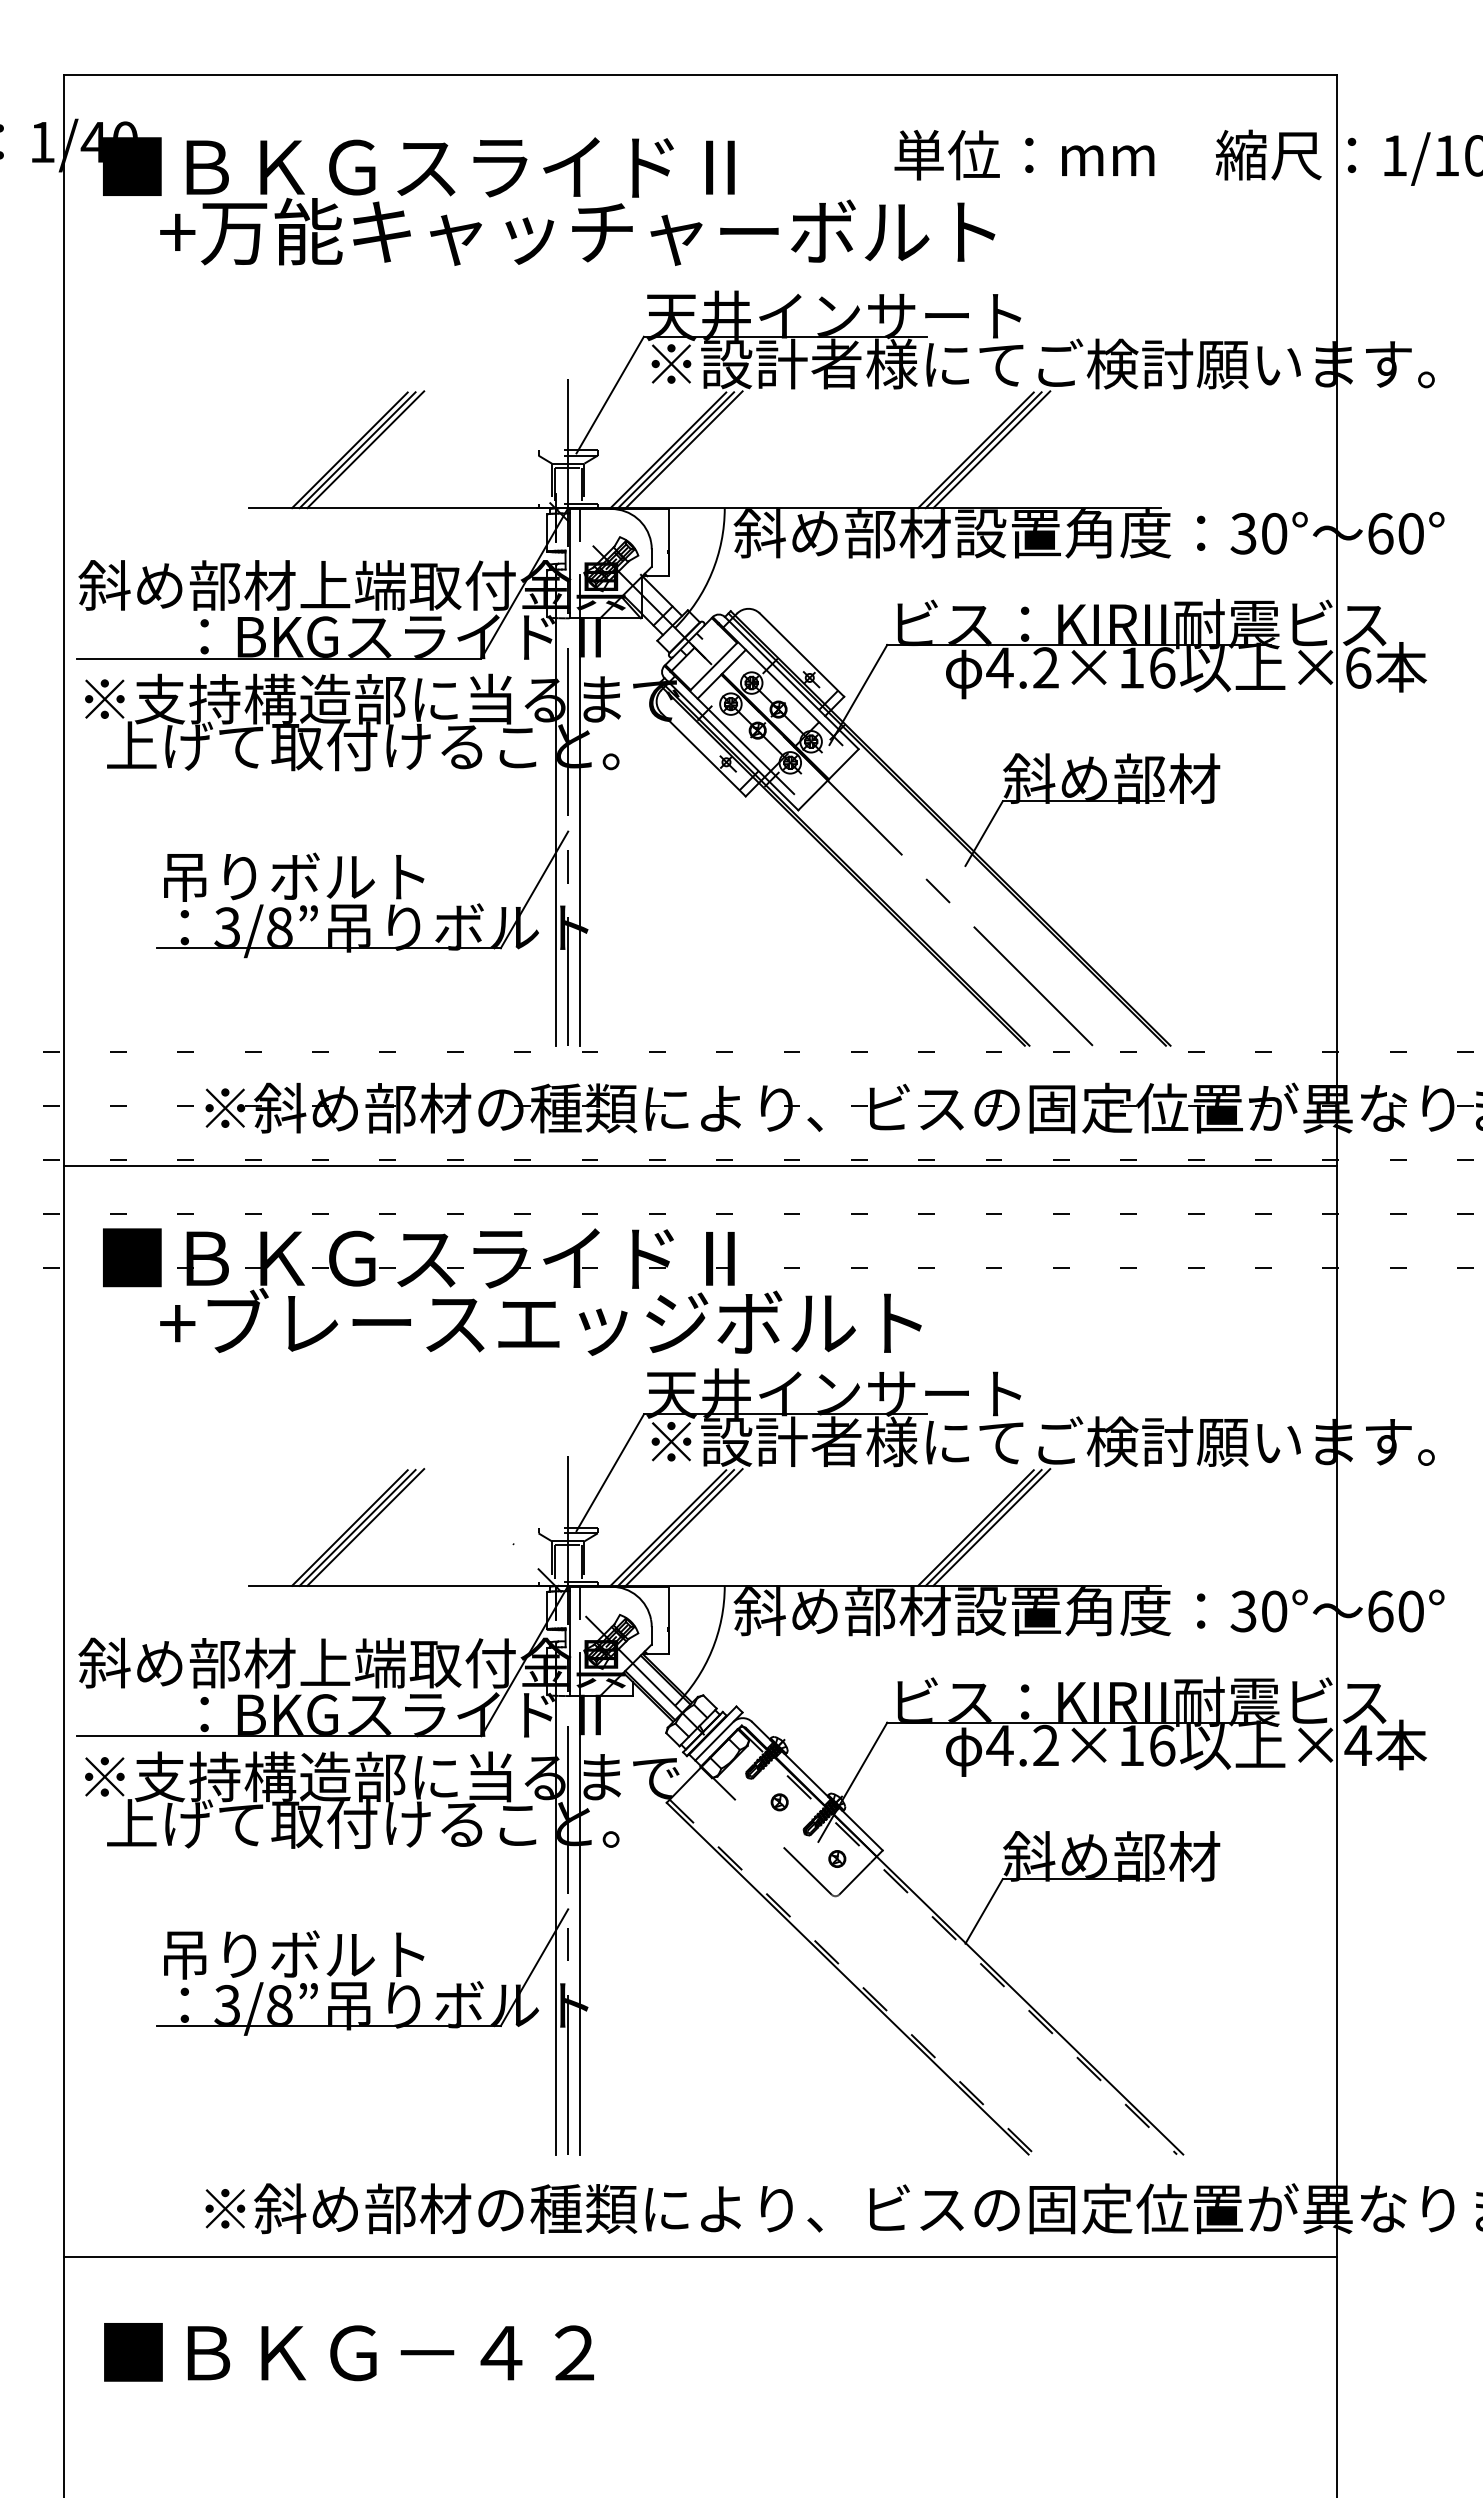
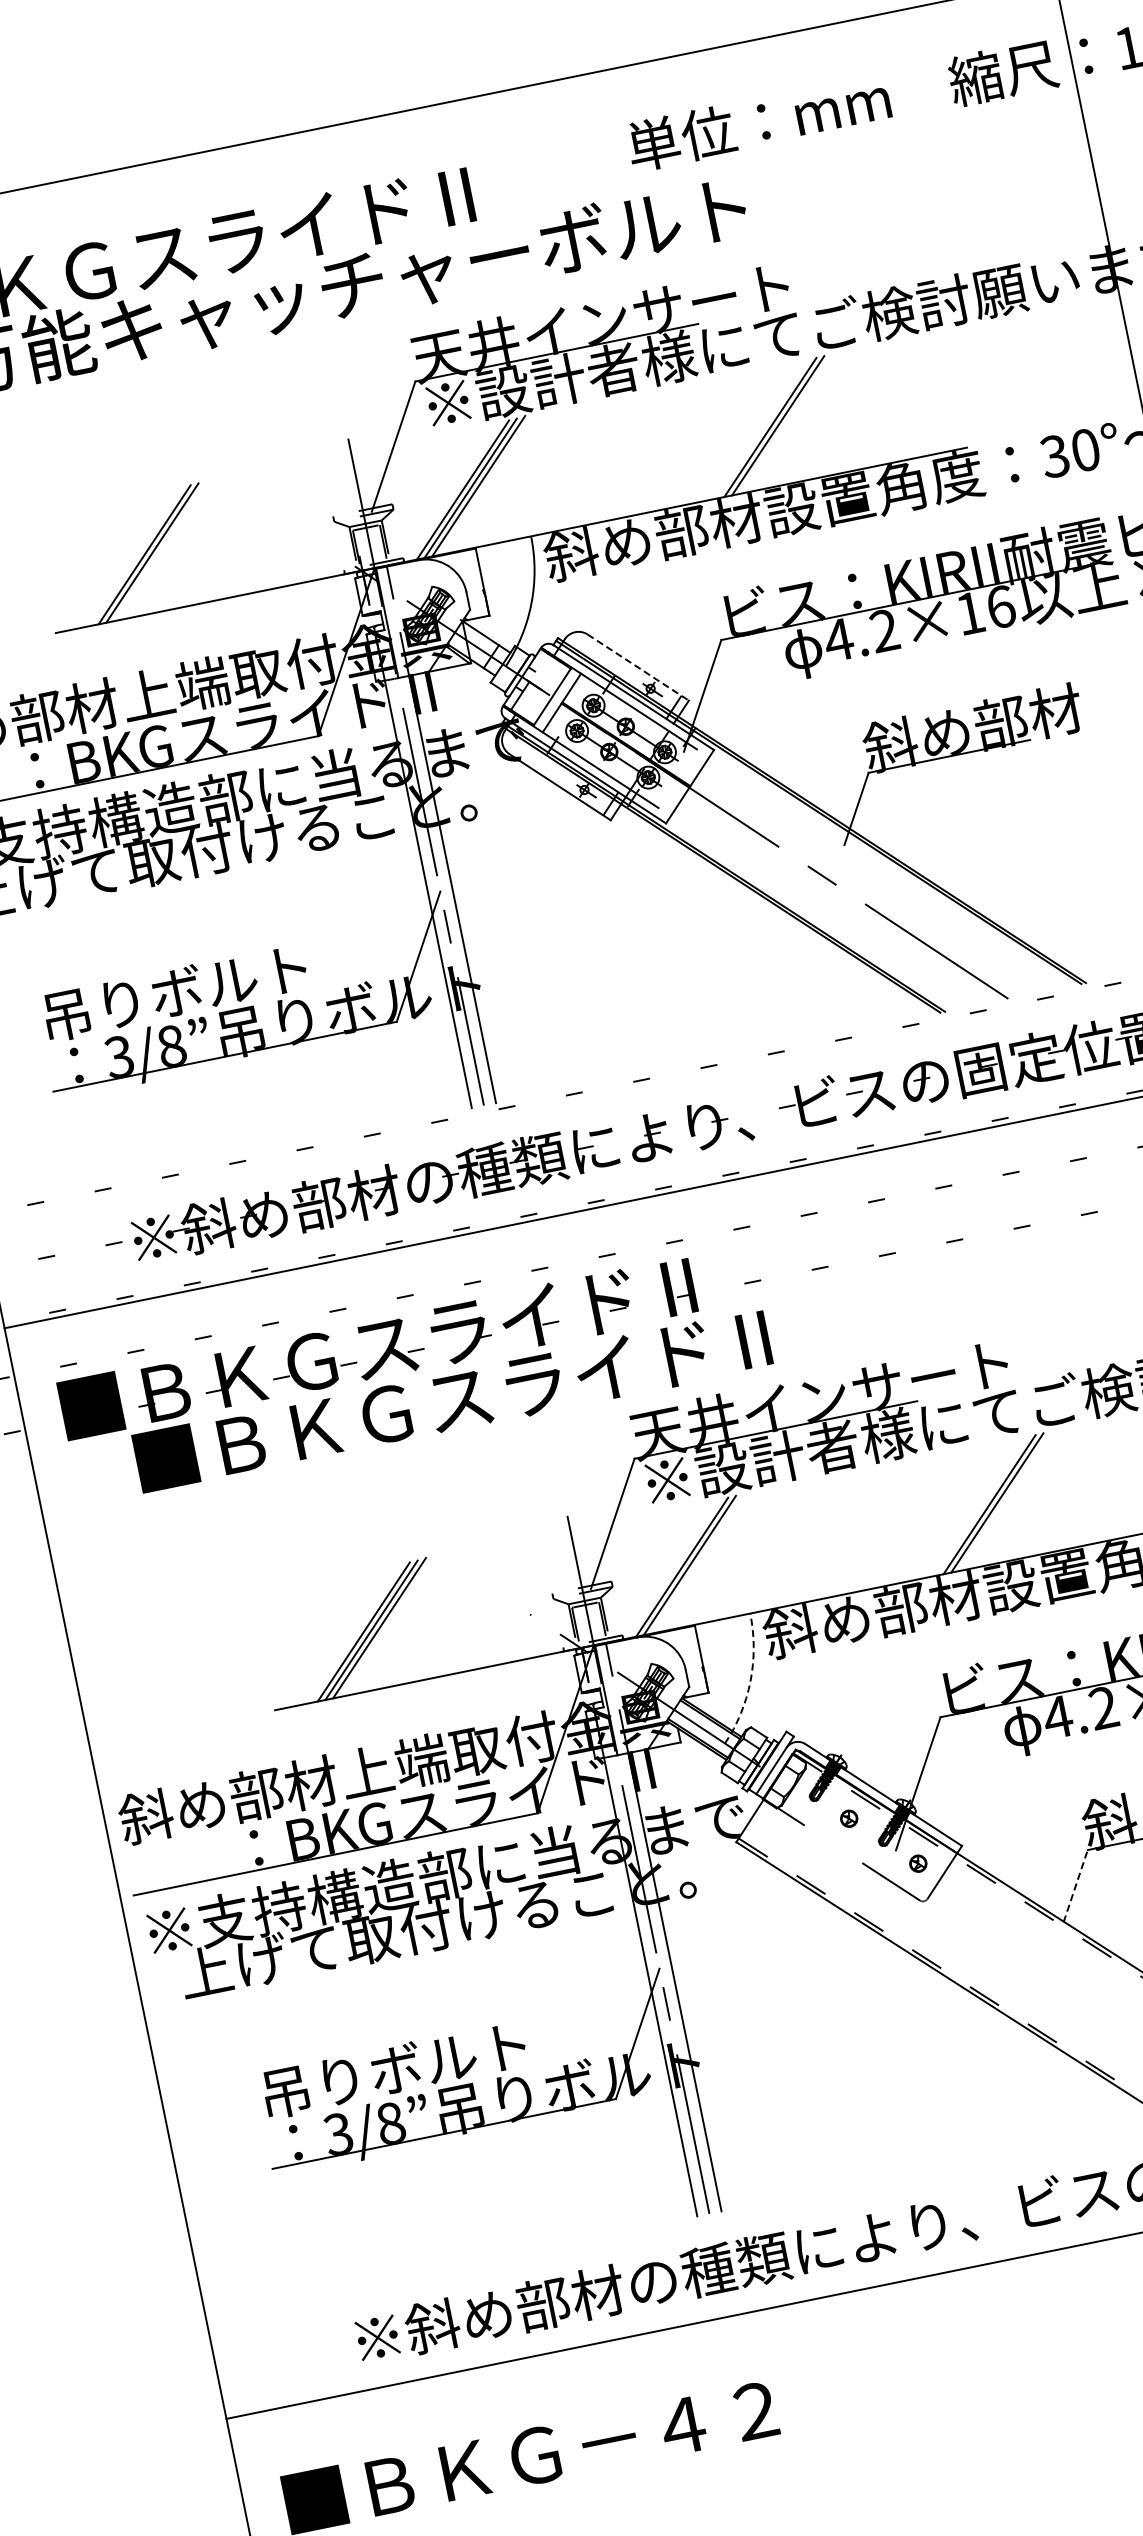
line: (365, 449) -> (160, 550), removed
line: (991, 449) -> (785, 423), removed
line: (802, 655) -> (638, 667), solid -> dashed
text: (540, 1321) -> (512, 1386), +ブレースエッジボルト -> ■ＢＫＧスライドⅡ
line: (683, 1527) -> (697, 1563), removed
line: (991, 1527) -> (1005, 1500), removed
arc: (711, 1650) -> (750, 1680), solid -> dashed
line: (984, 1910) -> (1075, 1885), solid -> dashed

